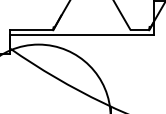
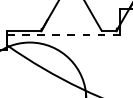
line: (82, 35) -> (64, 35), solid -> dashed

